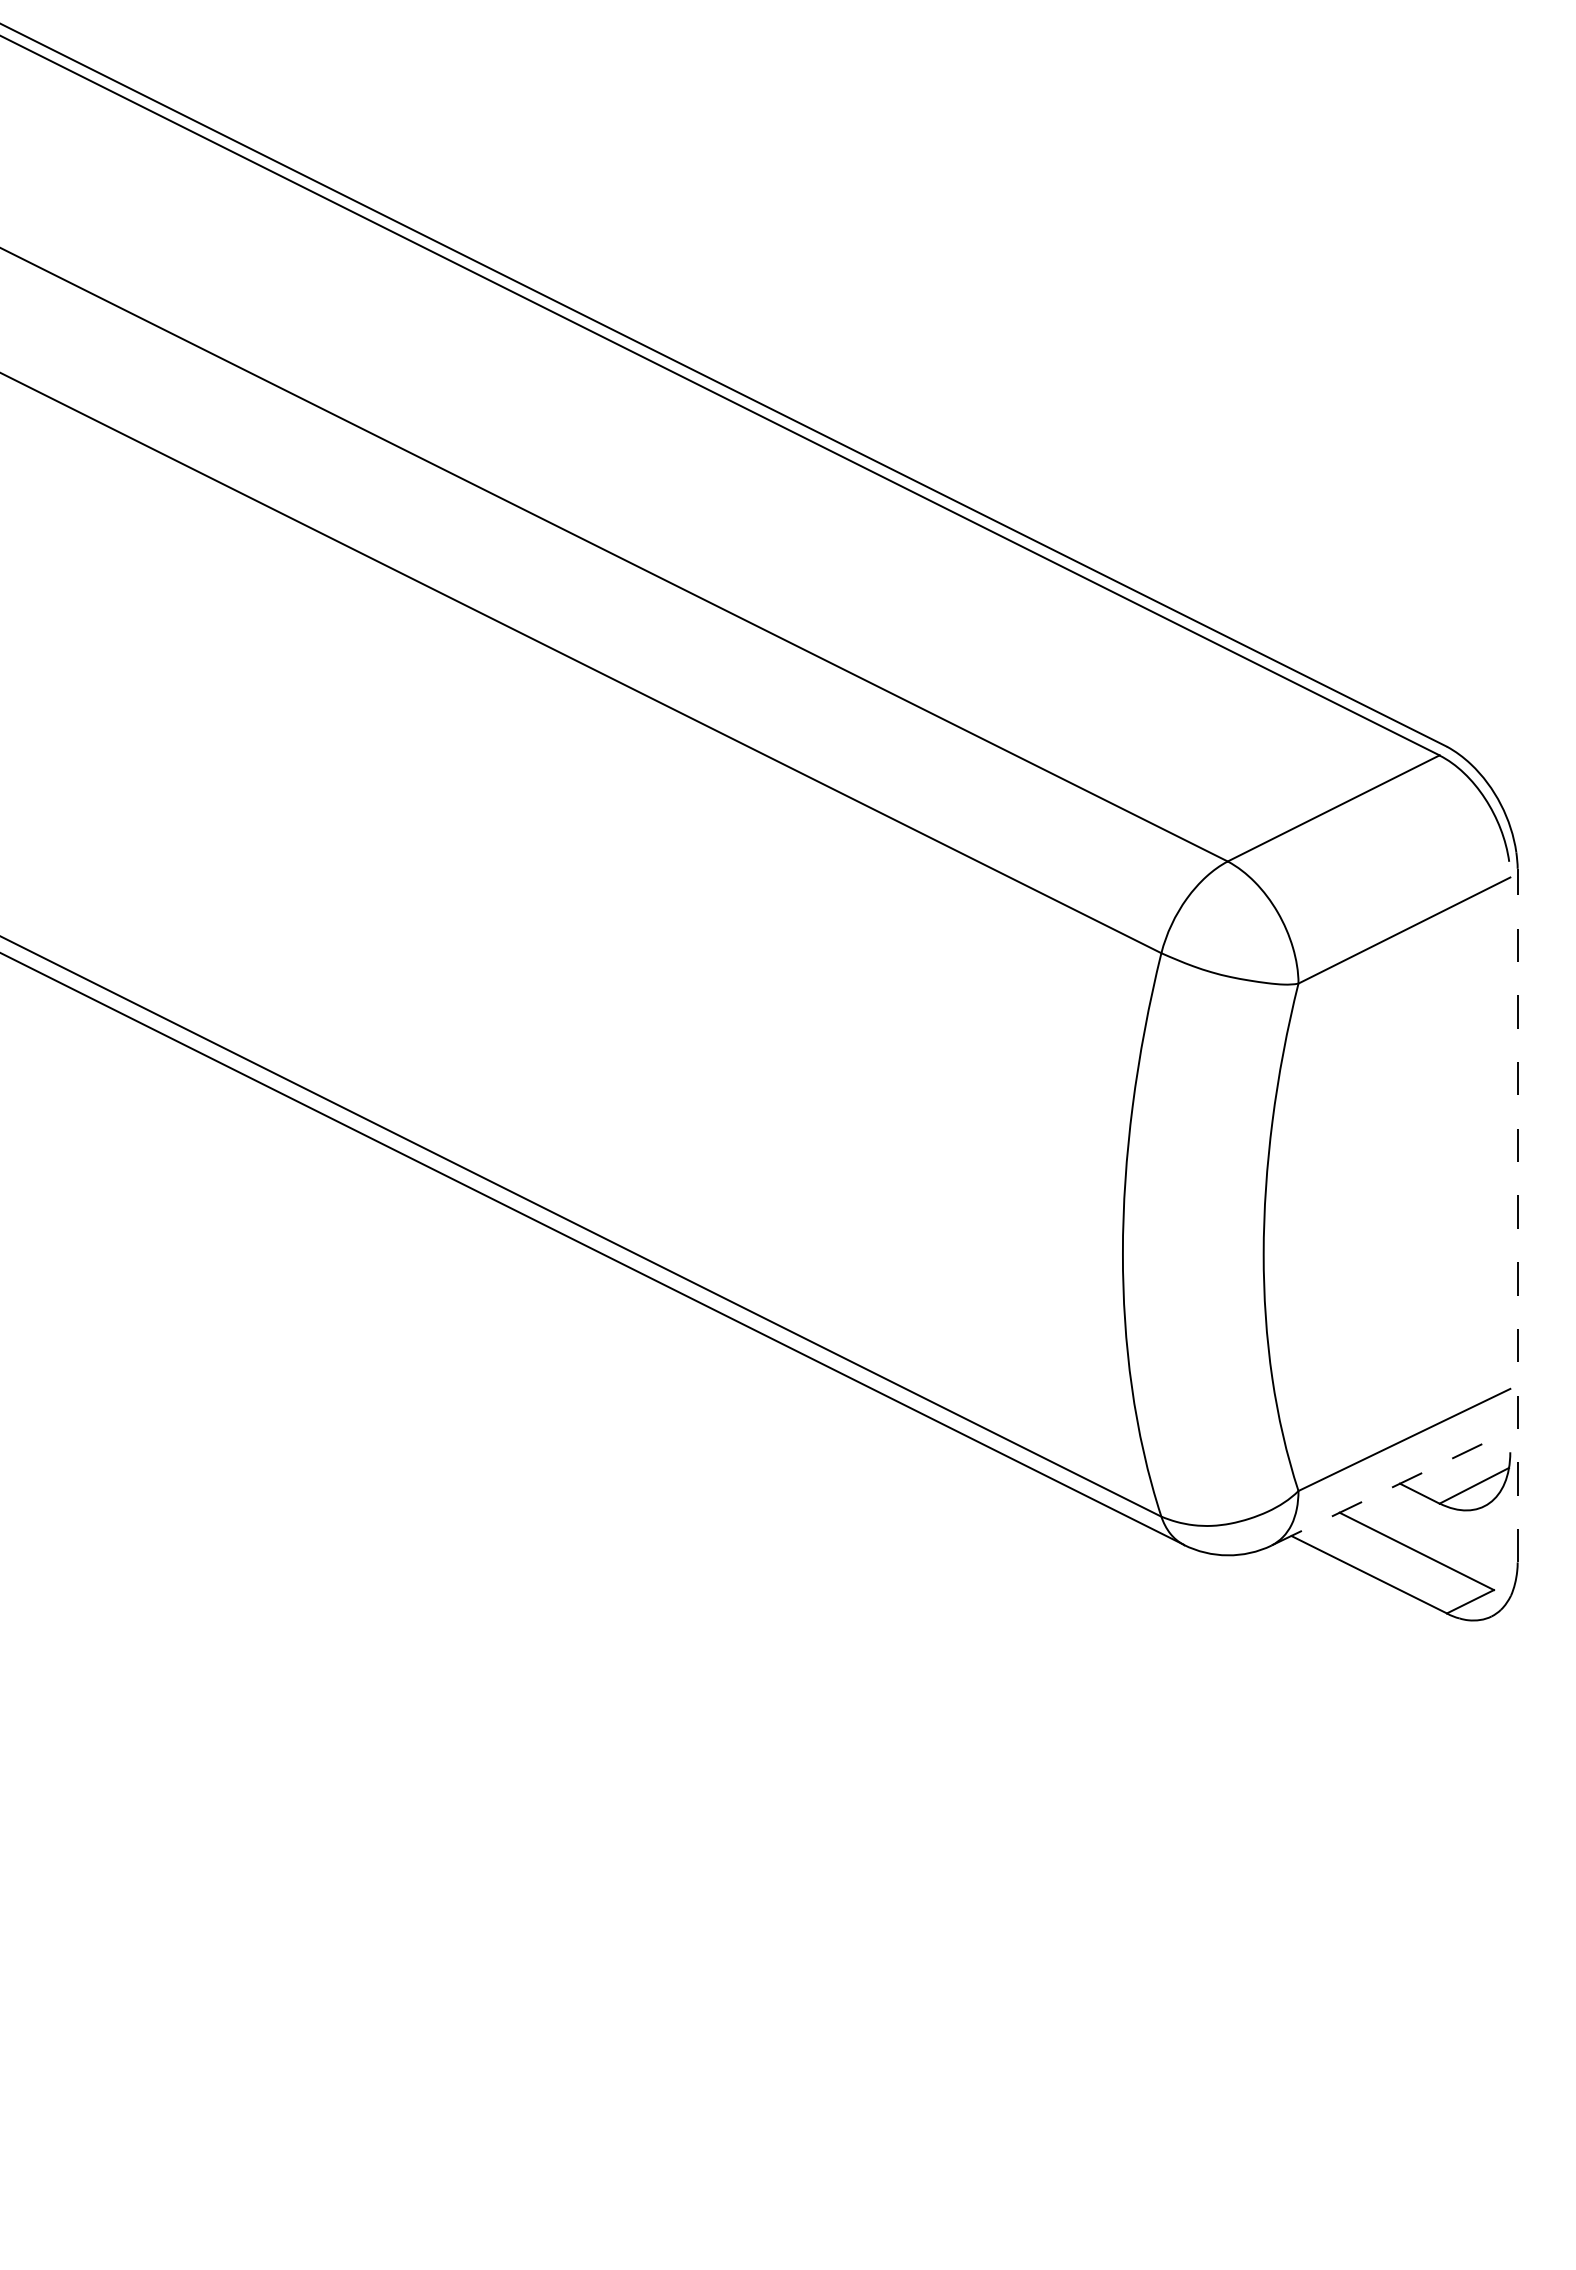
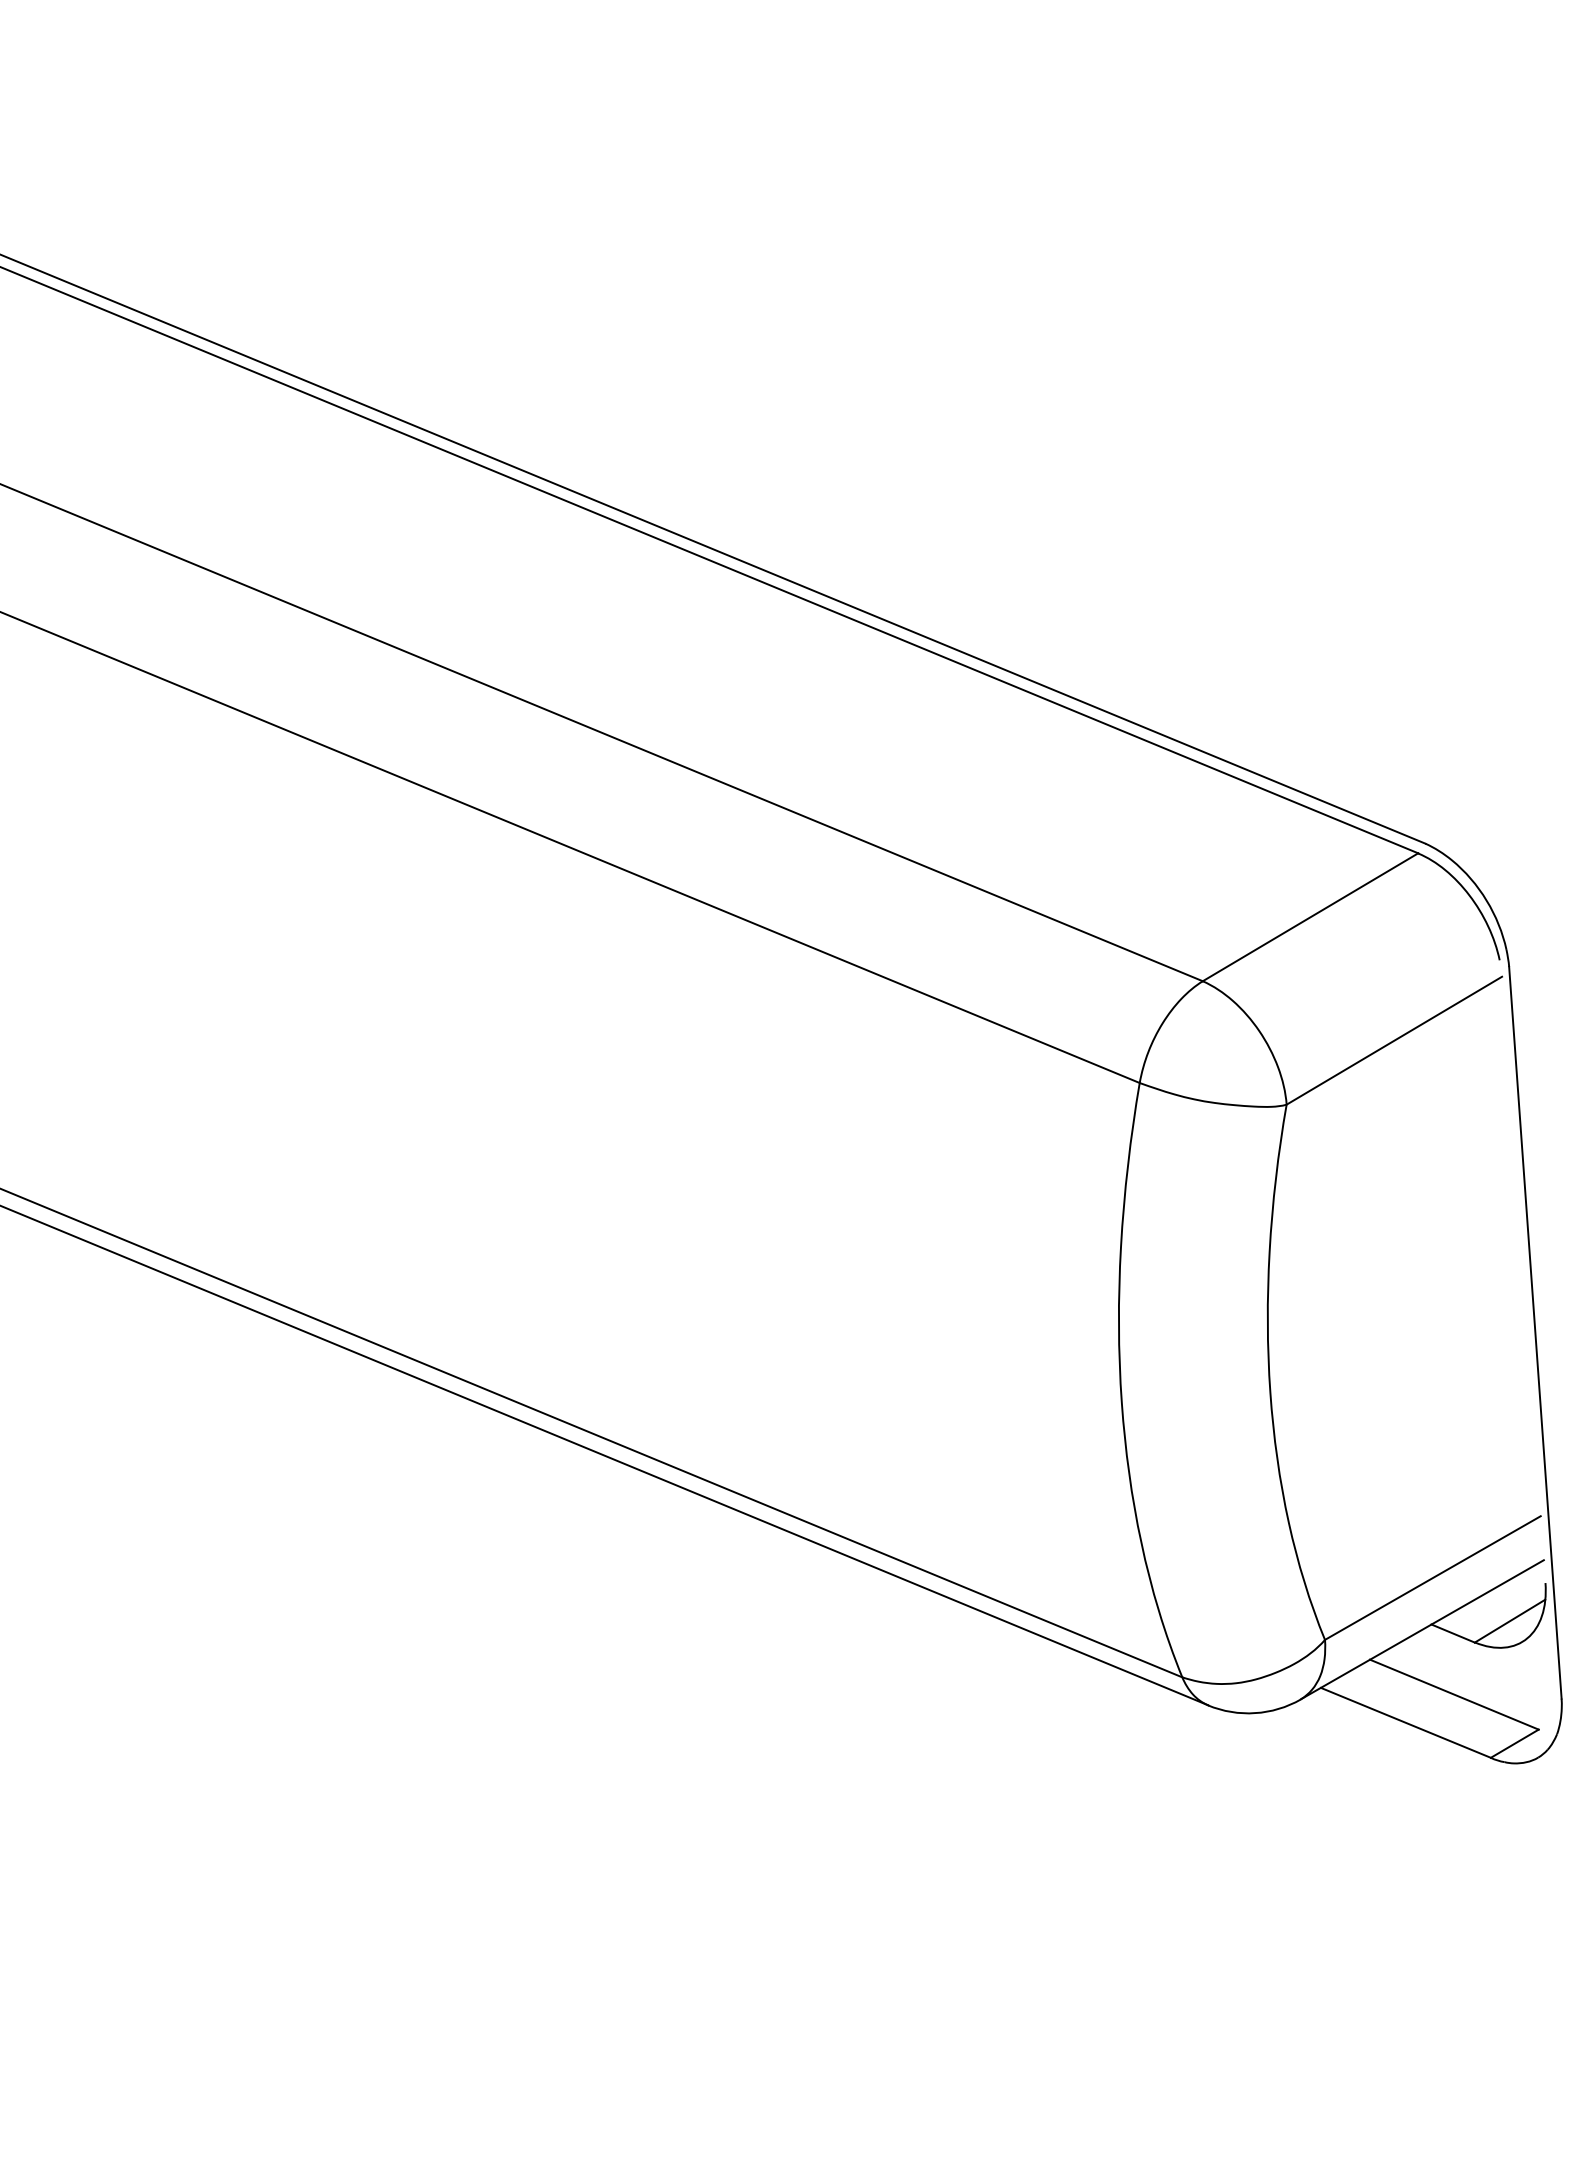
line: (1517, 1215) -> (1535, 1332), dashed -> solid
line: (1391, 1487) -> (1422, 1629), dashed -> solid

